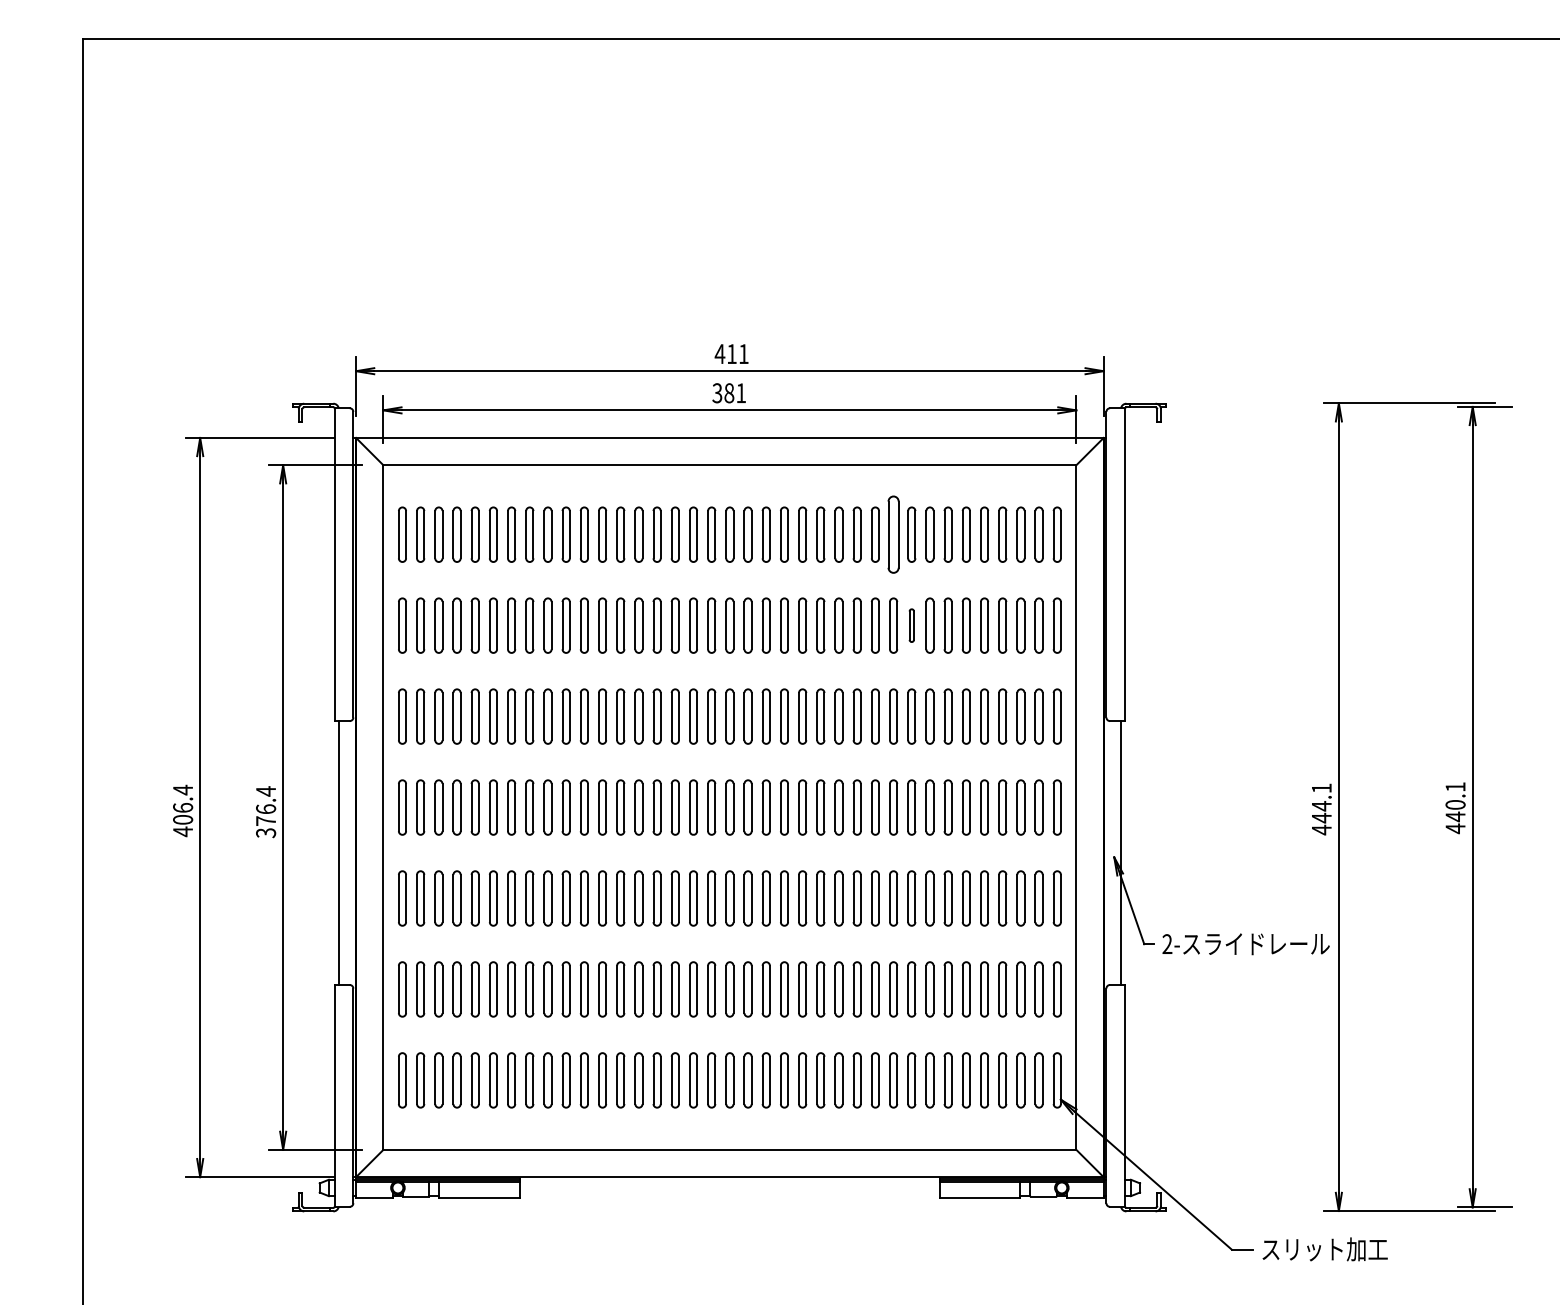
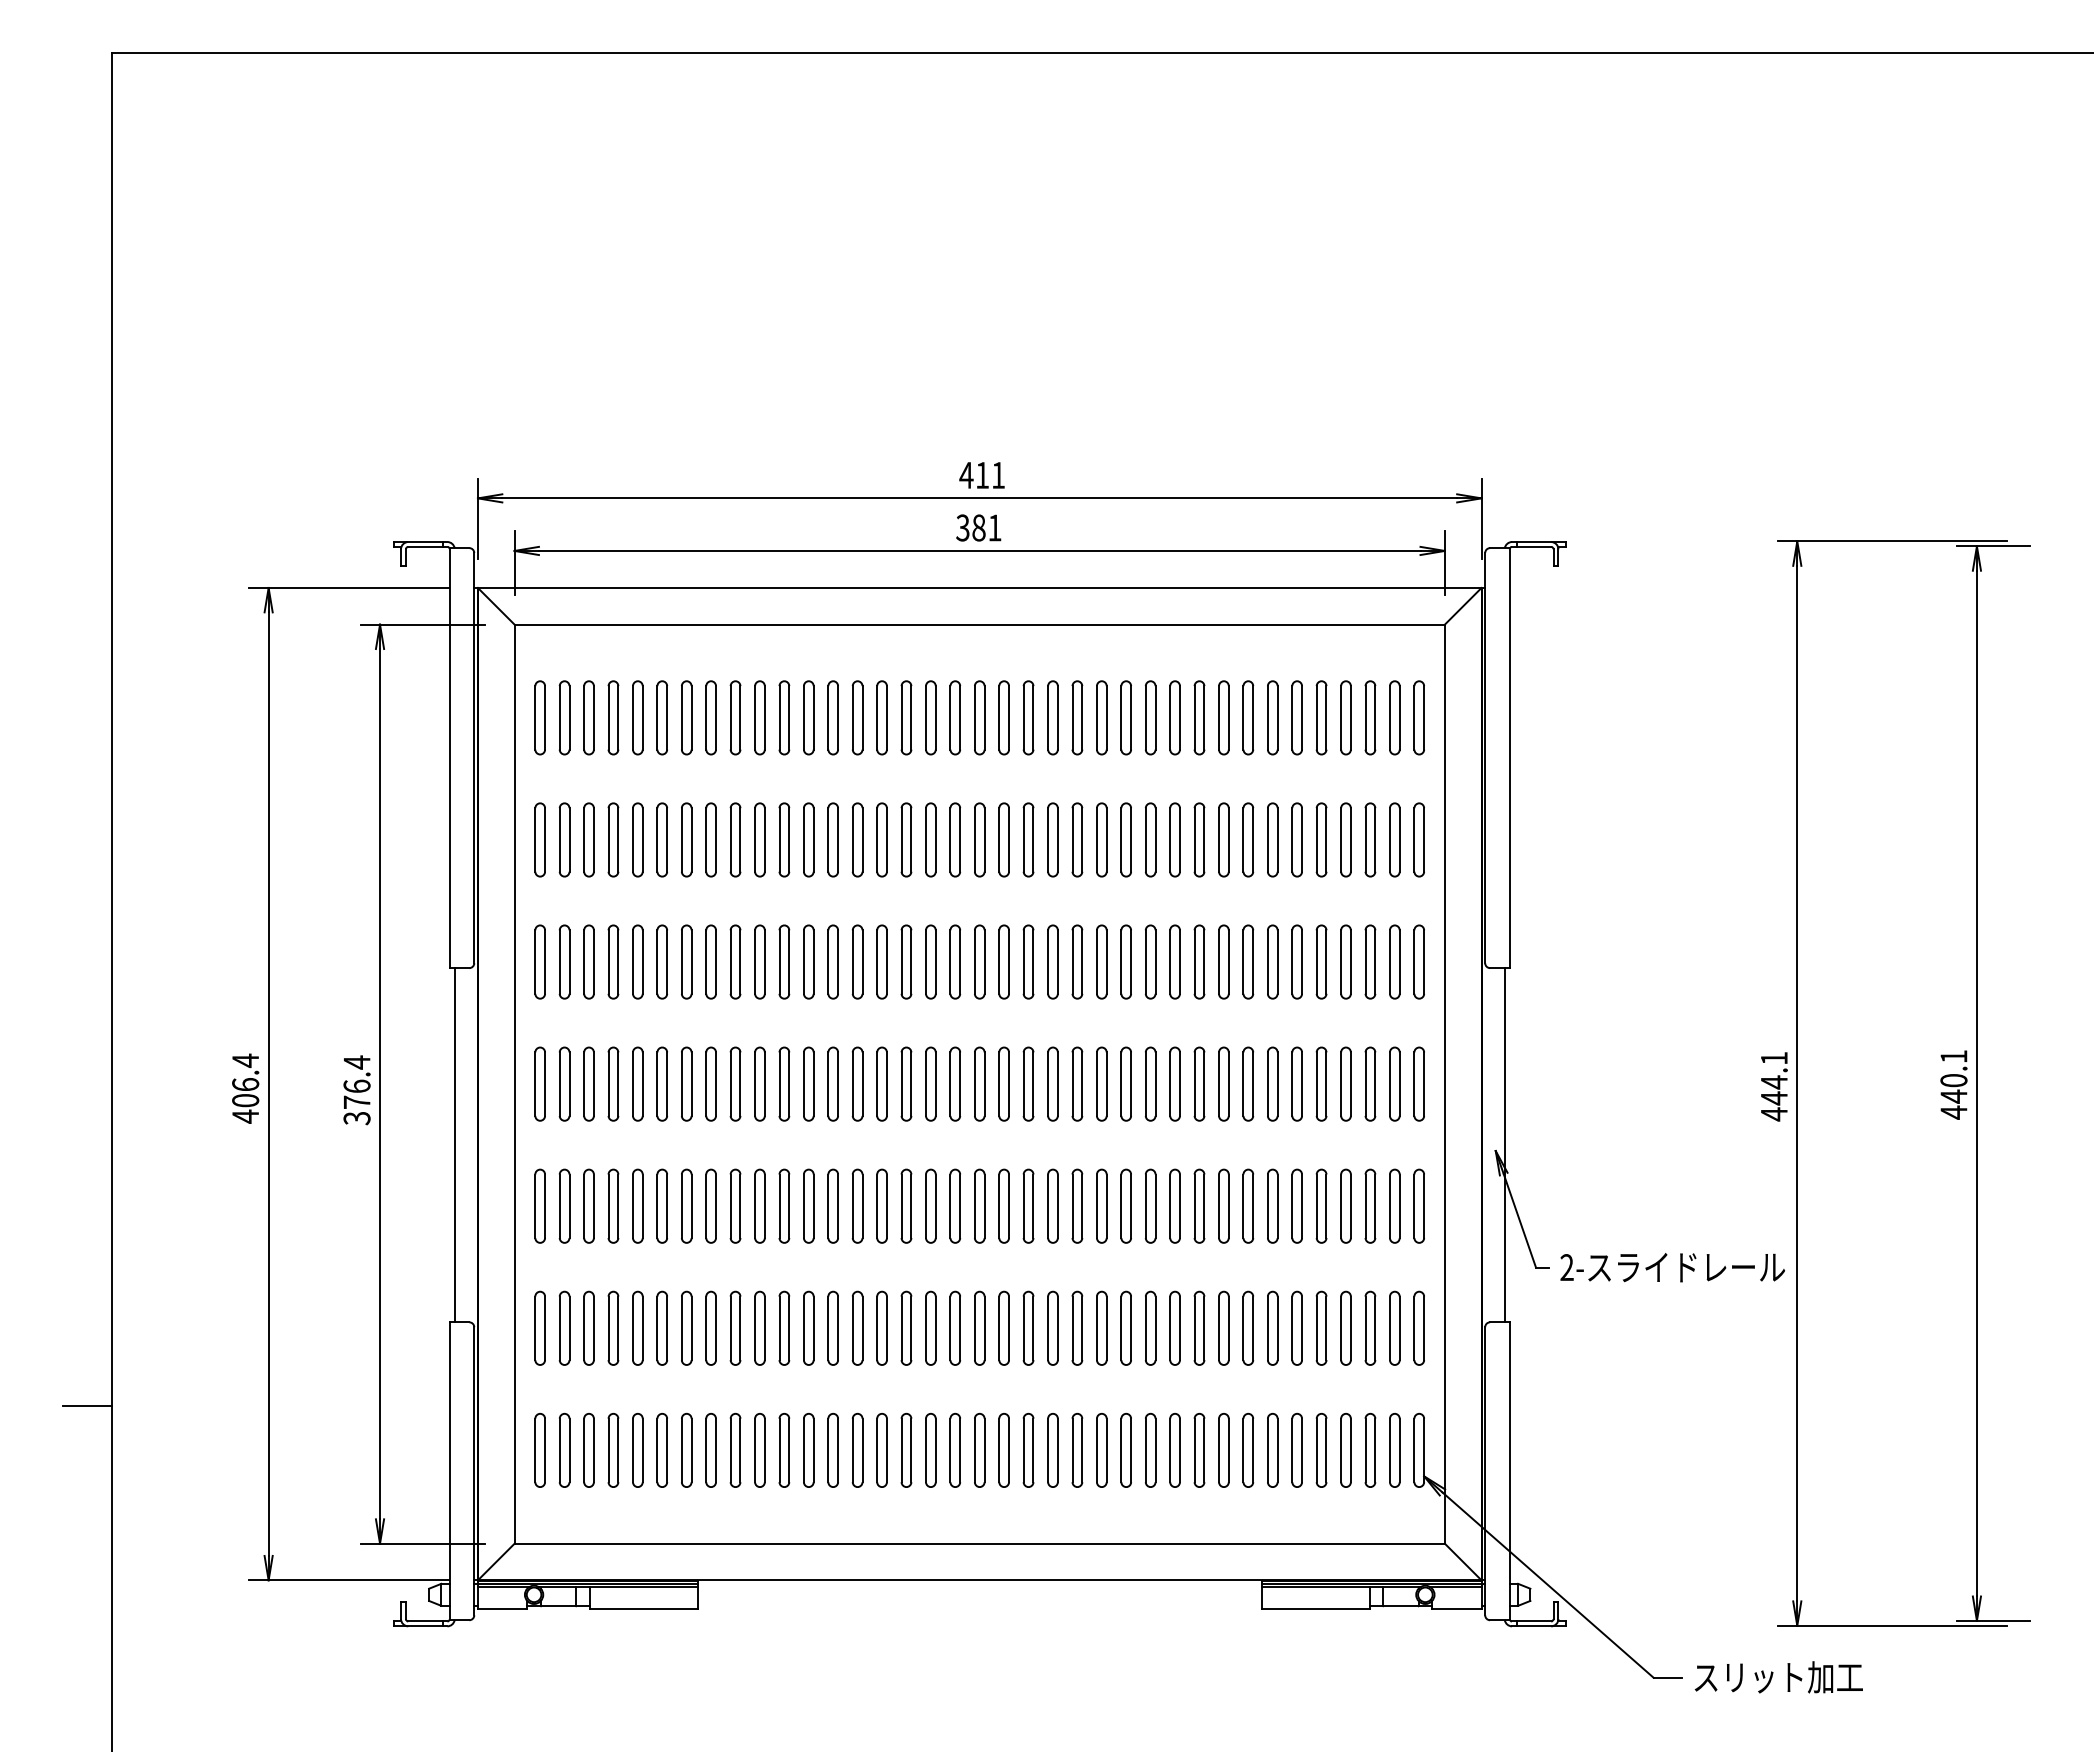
part: (893, 534) -> (1199, 717), size x0.71
part: (911, 625) -> (1223, 839), size x1.67
line: (64, 1046) -> (86, 1405), added

